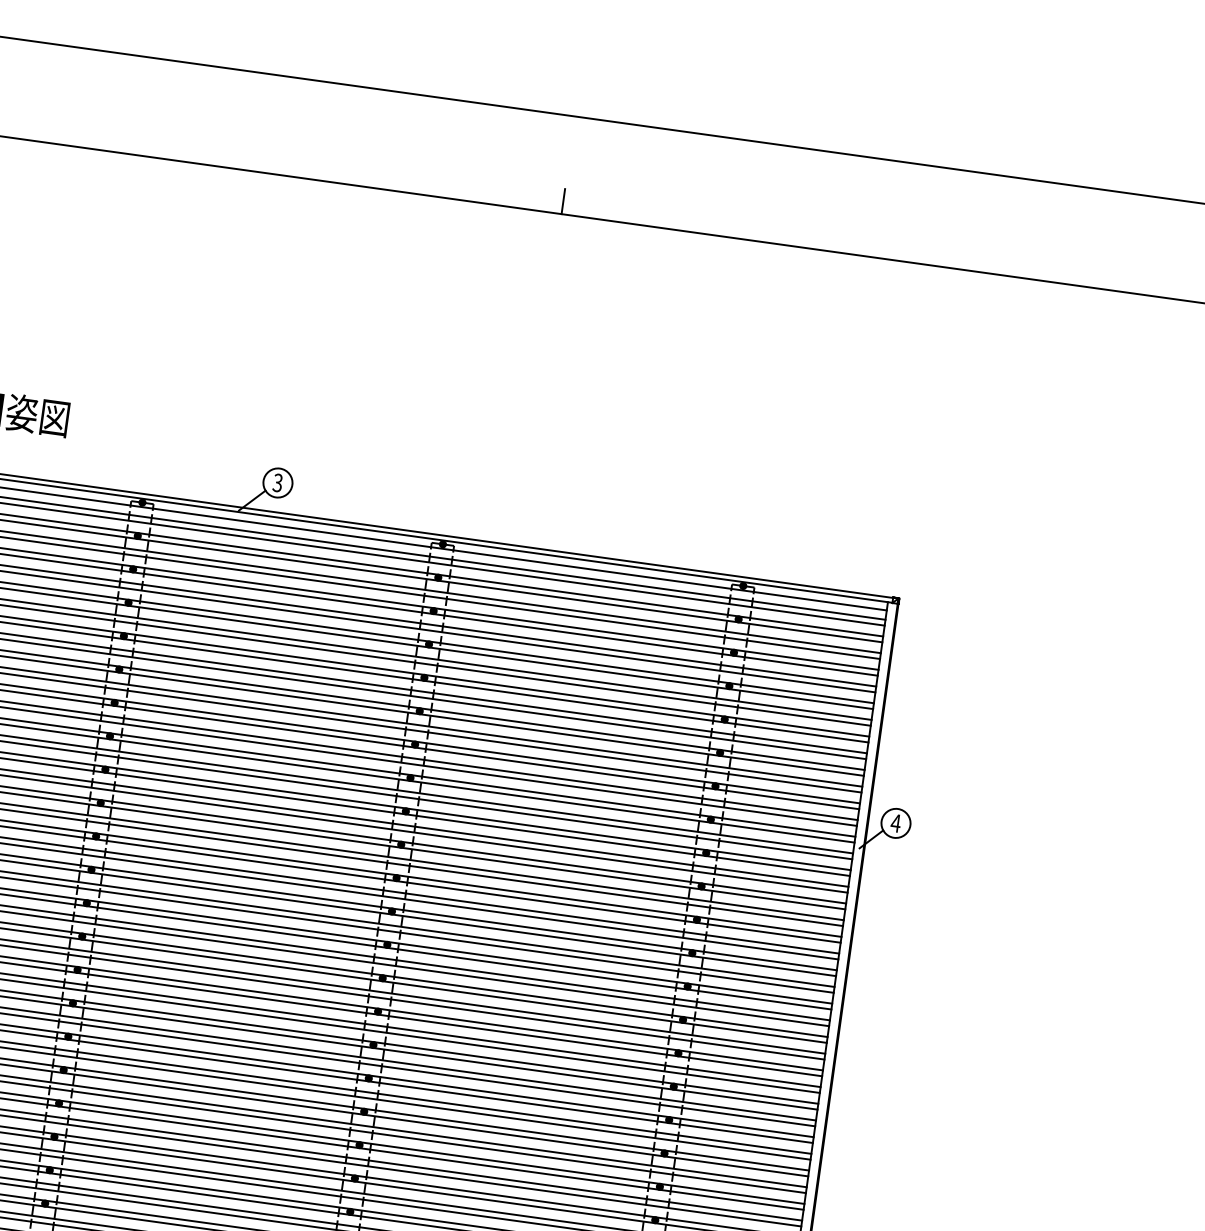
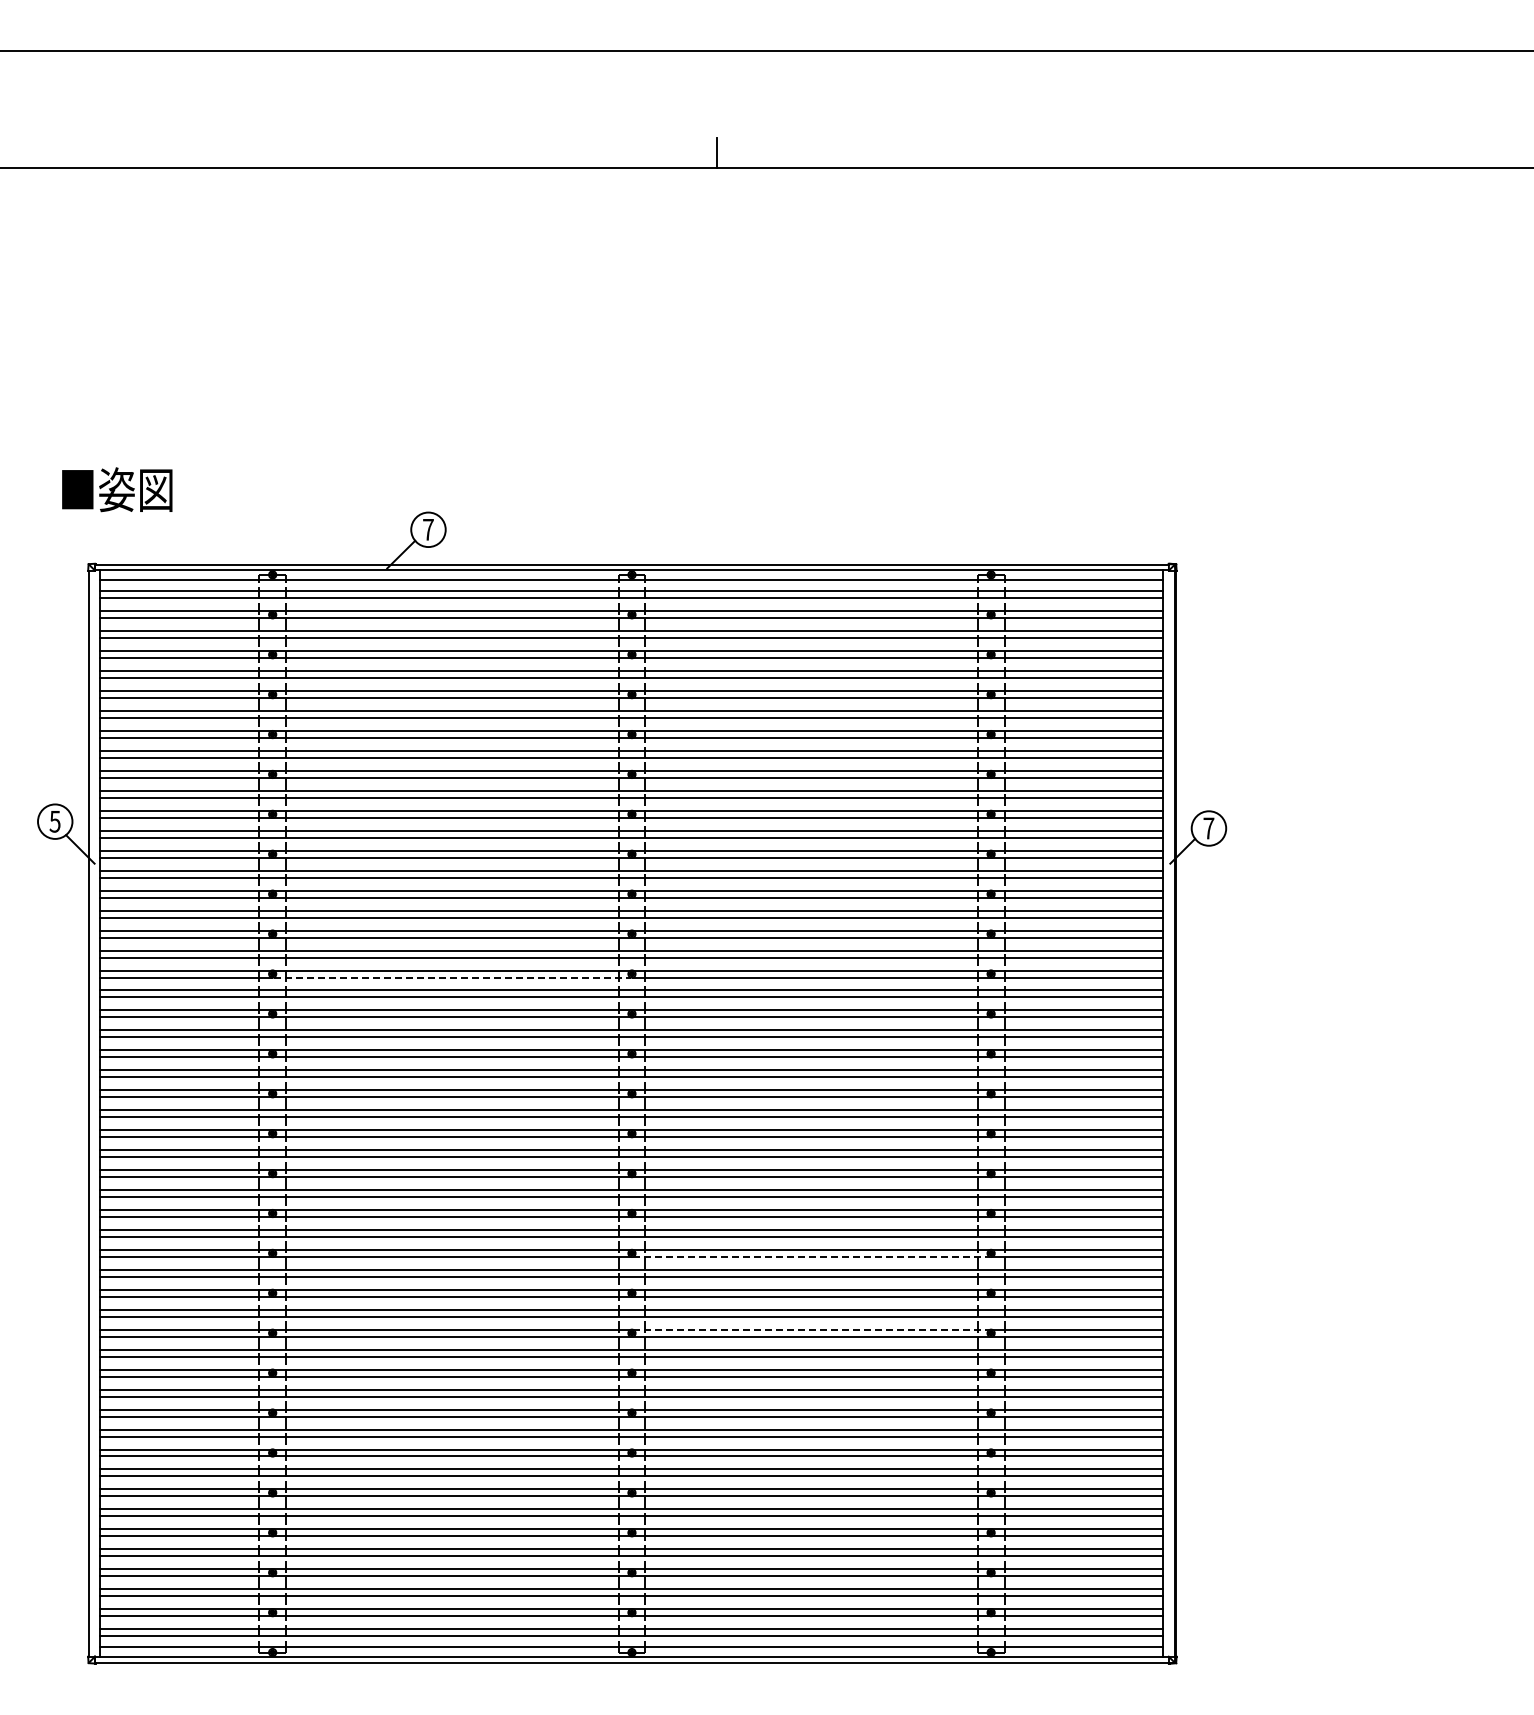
text: (277, 482) -> (427, 529), 3 -> 7
text: (895, 823) -> (1208, 828), 4 -> 7
line: (246, 860) -> (452, 977), solid -> dashed
line: (513, 1135) -> (811, 1256), solid -> dashed
line: (505, 1196) -> (811, 1329), solid -> dashed

